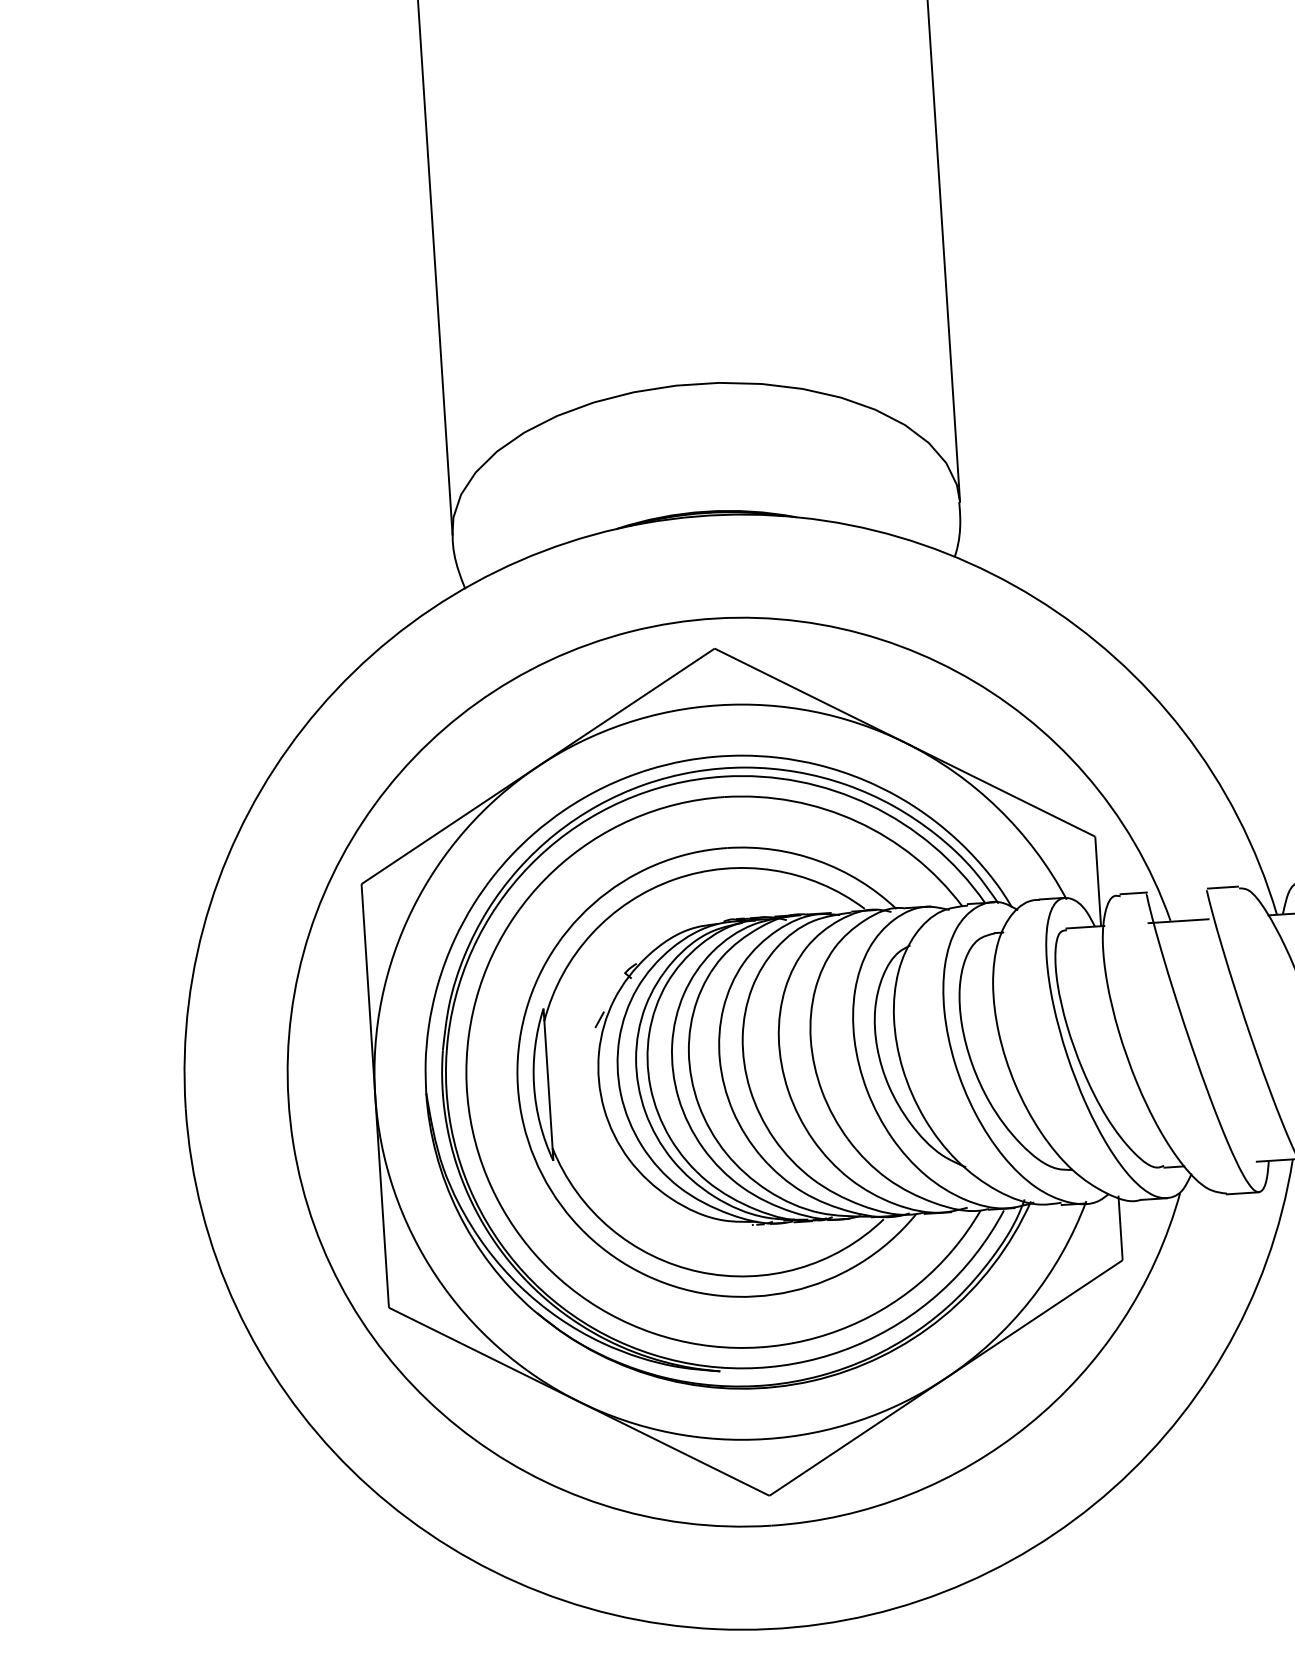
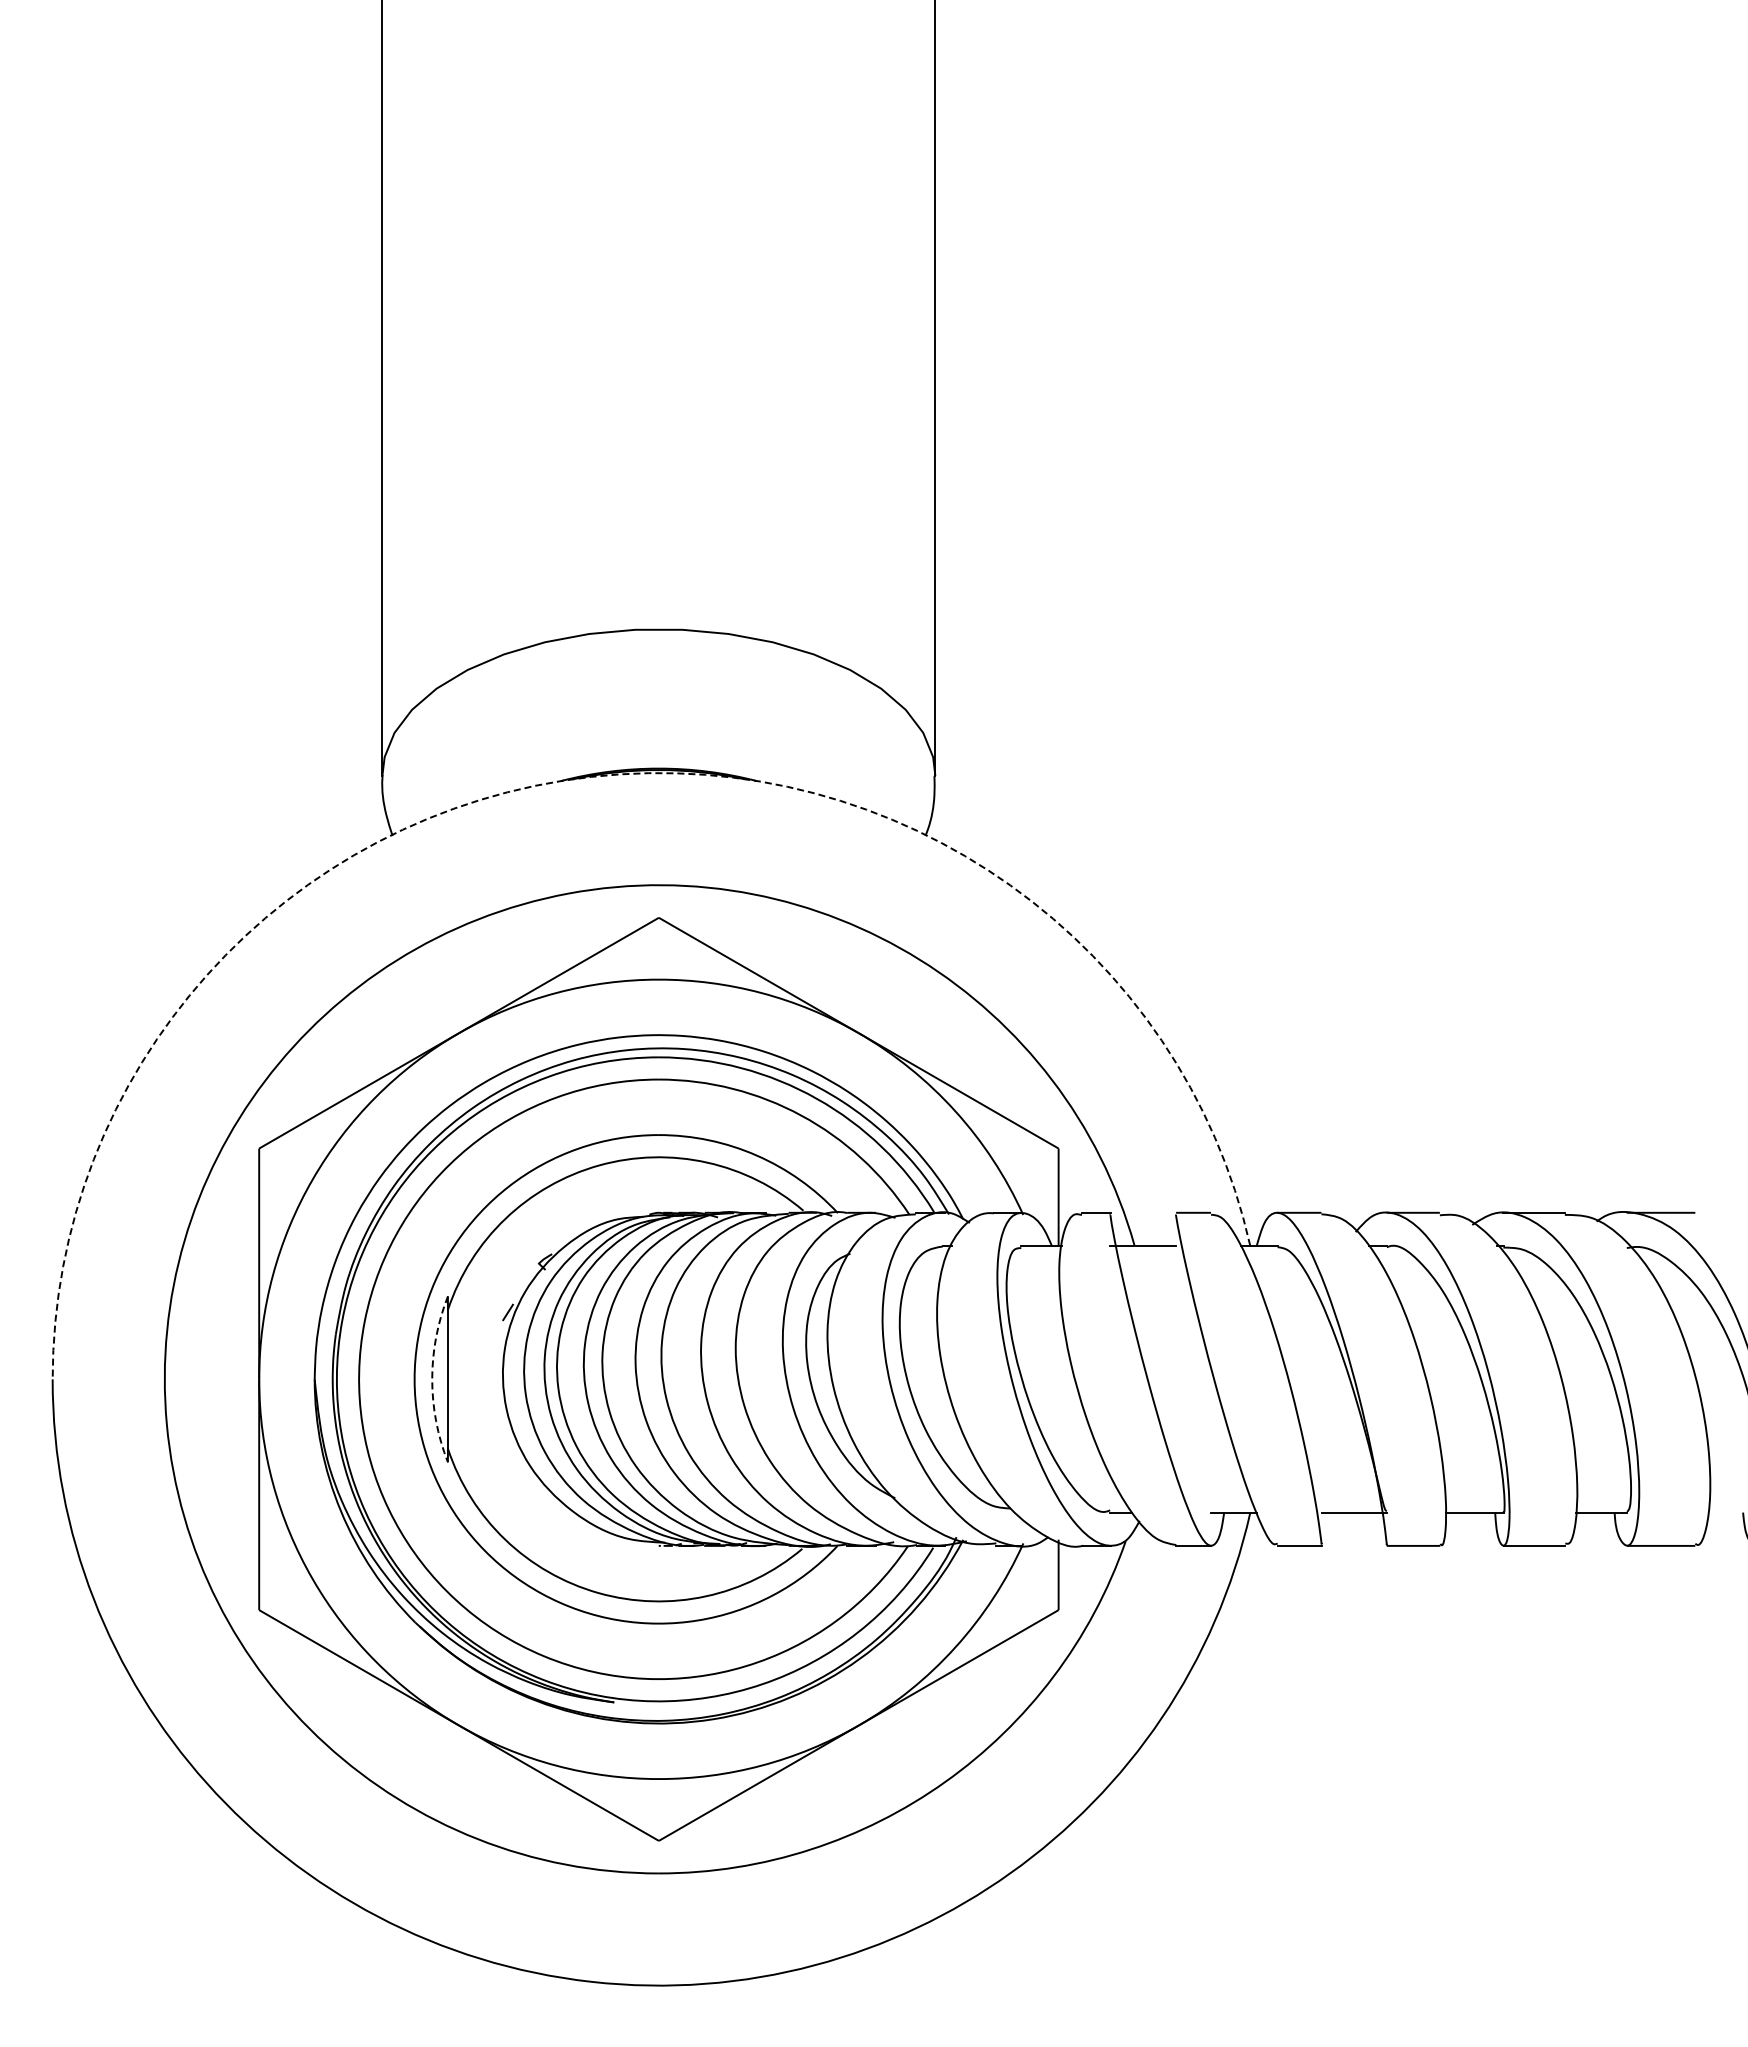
arc: (644, 522) -> (591, 776), solid -> dashed
arc: (534, 1085) -> (432, 1379), solid -> dashed

